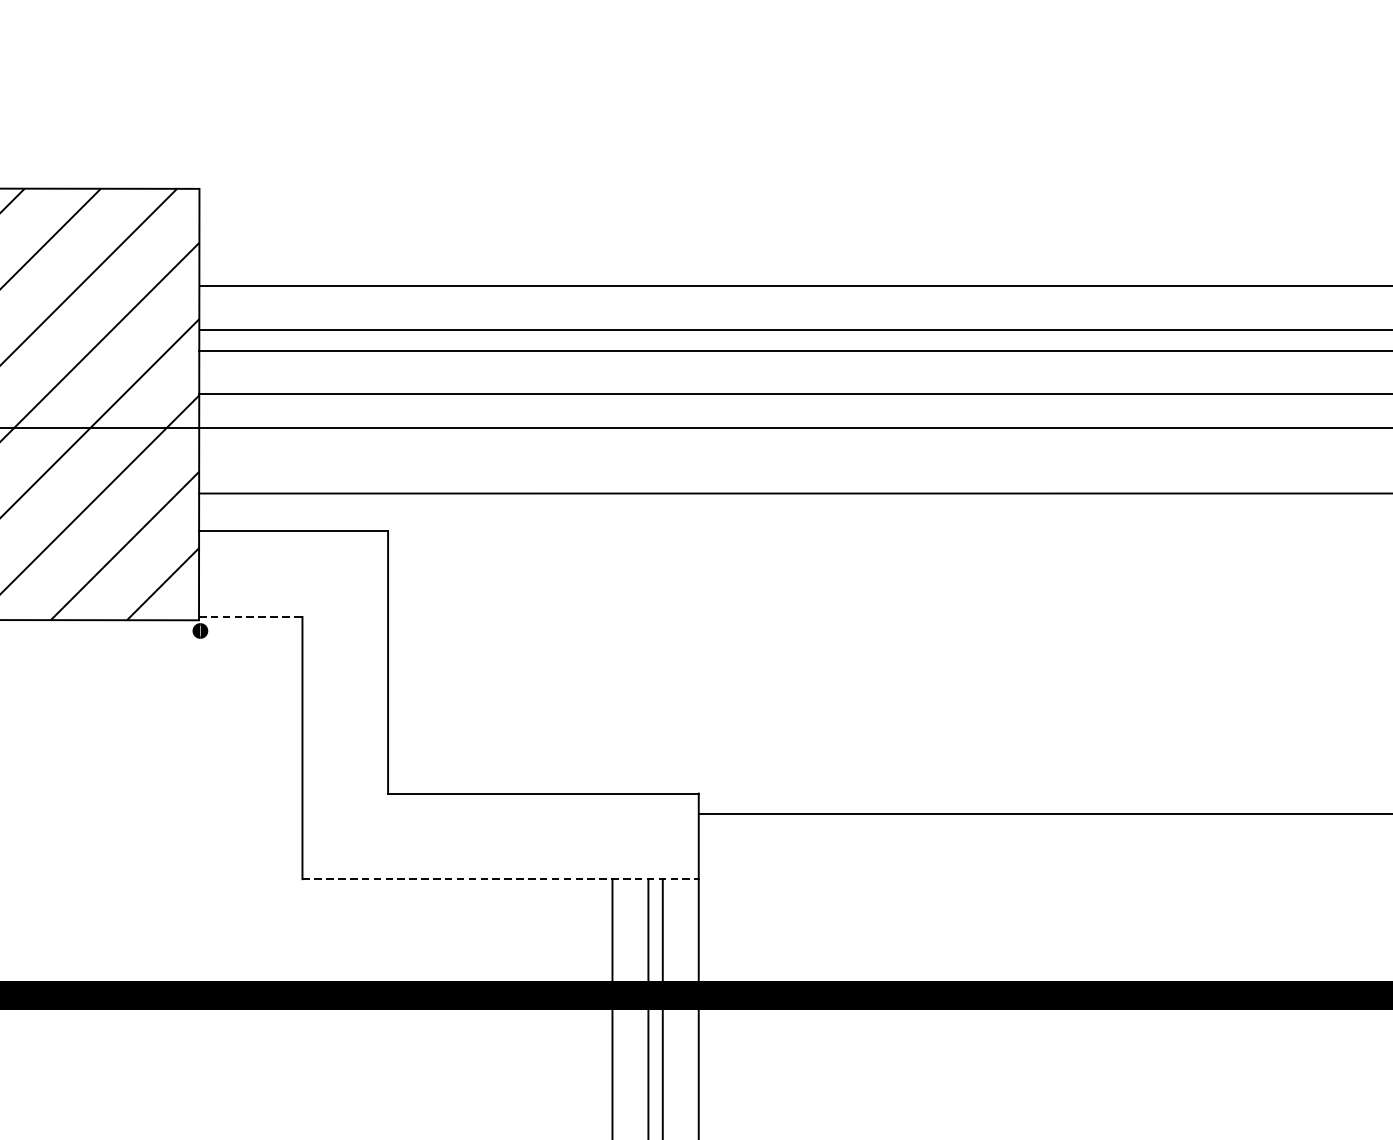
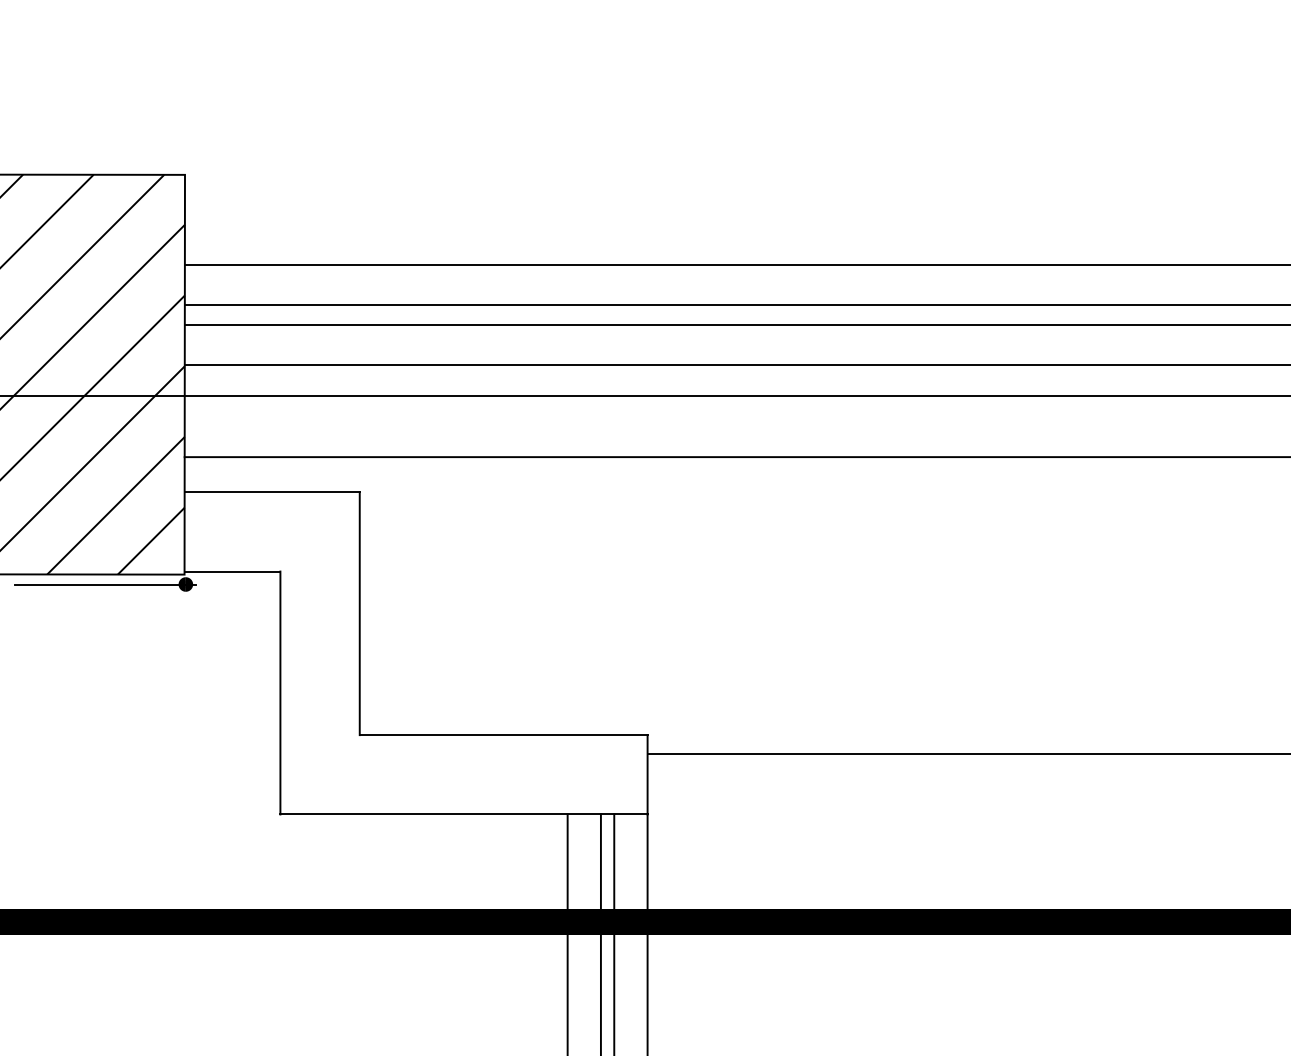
line: (250, 616) -> (232, 571), dashed -> solid
line: (112, 630) -> (104, 584), added
line: (501, 879) -> (464, 814), dashed -> solid

